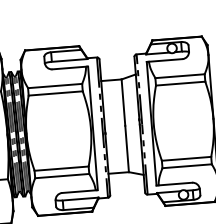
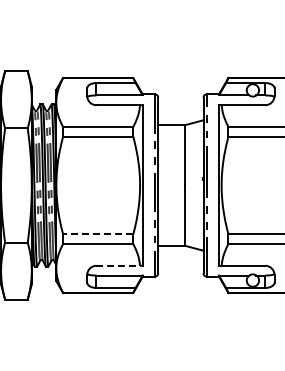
line: (61, 168) -> (97, 234), solid -> dashed
line: (79, 191) -> (118, 265), solid -> dashed

